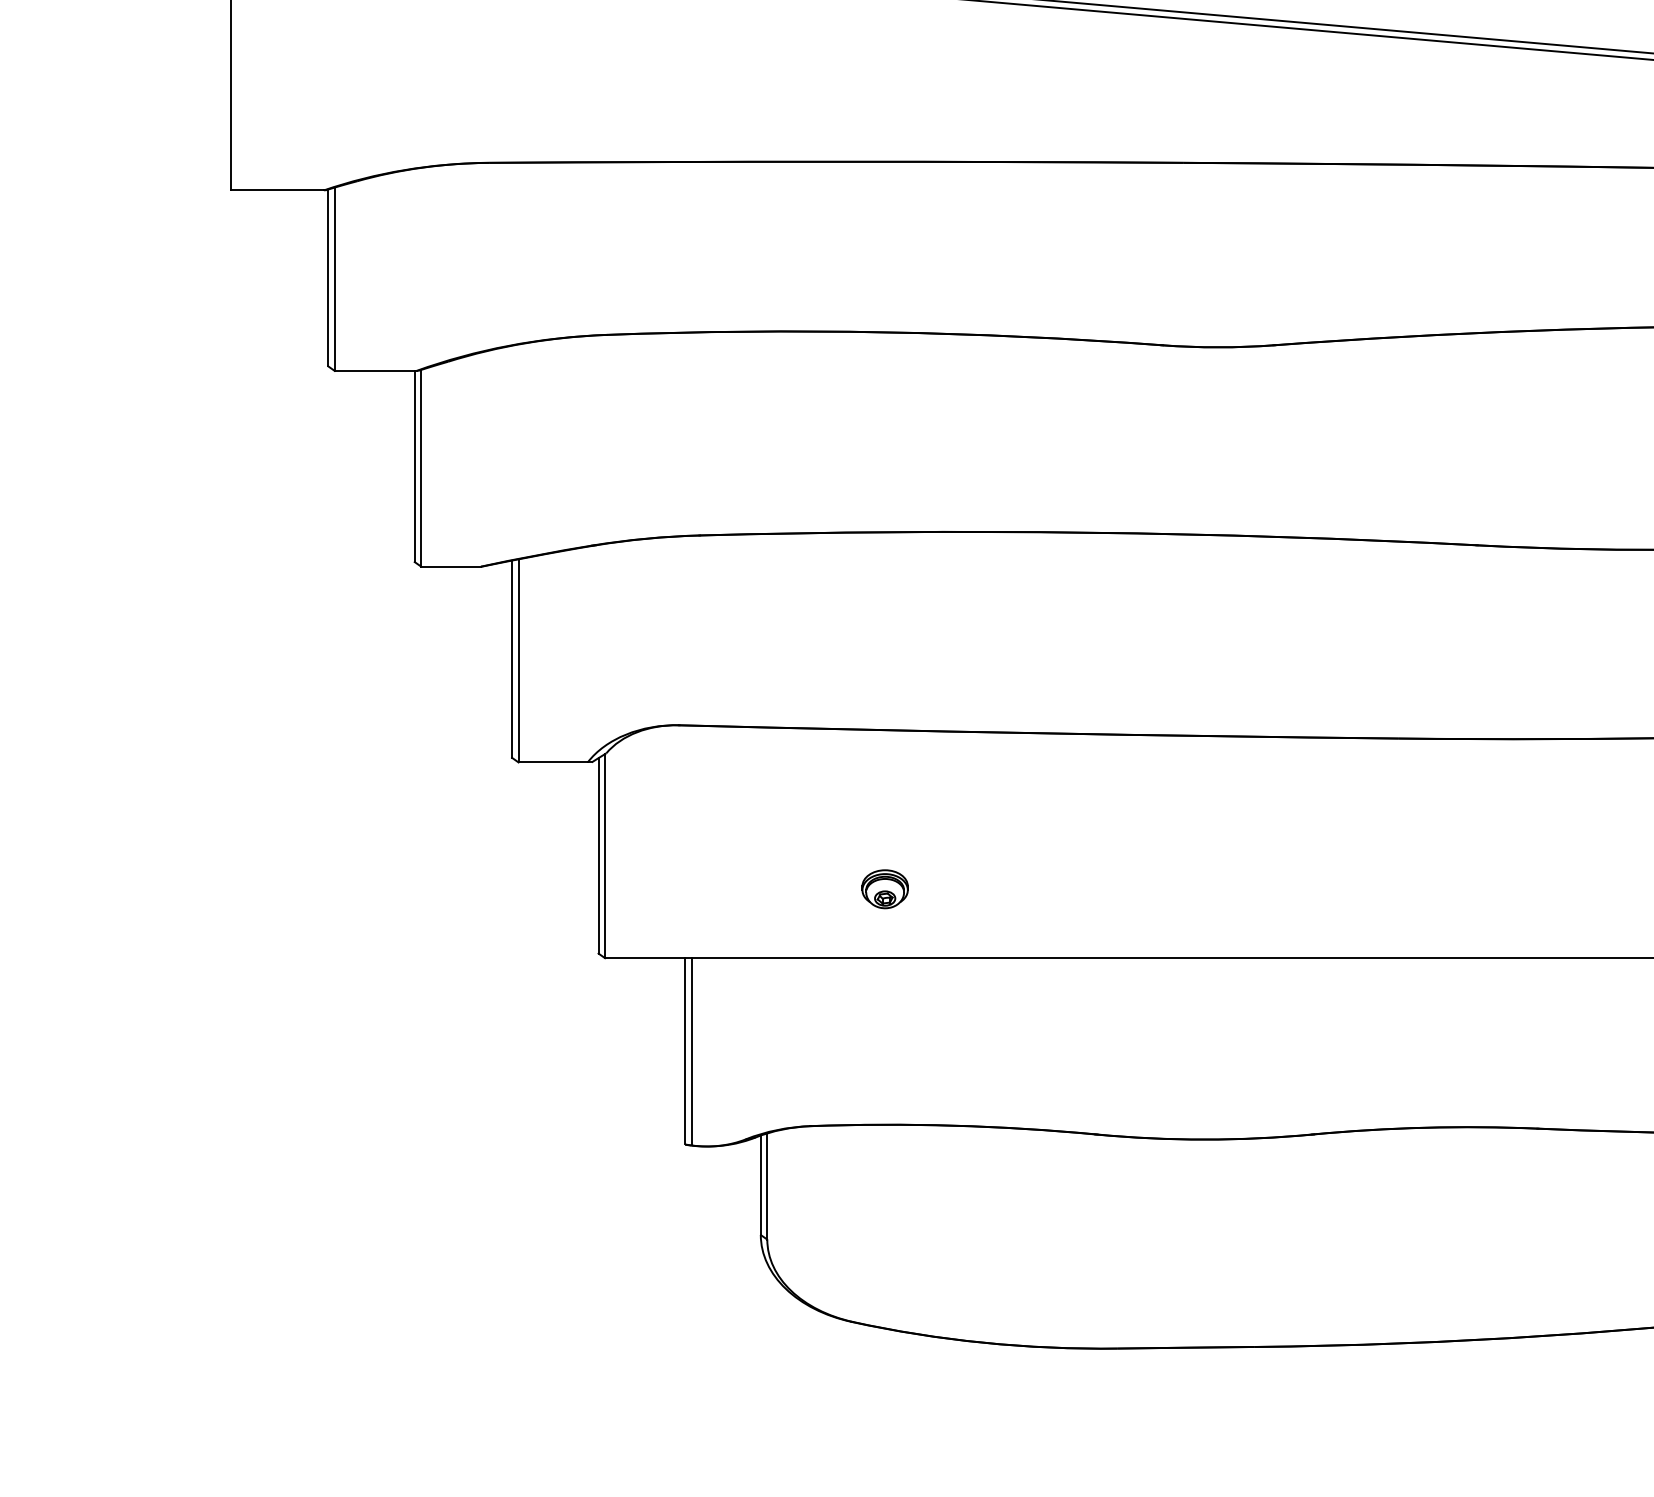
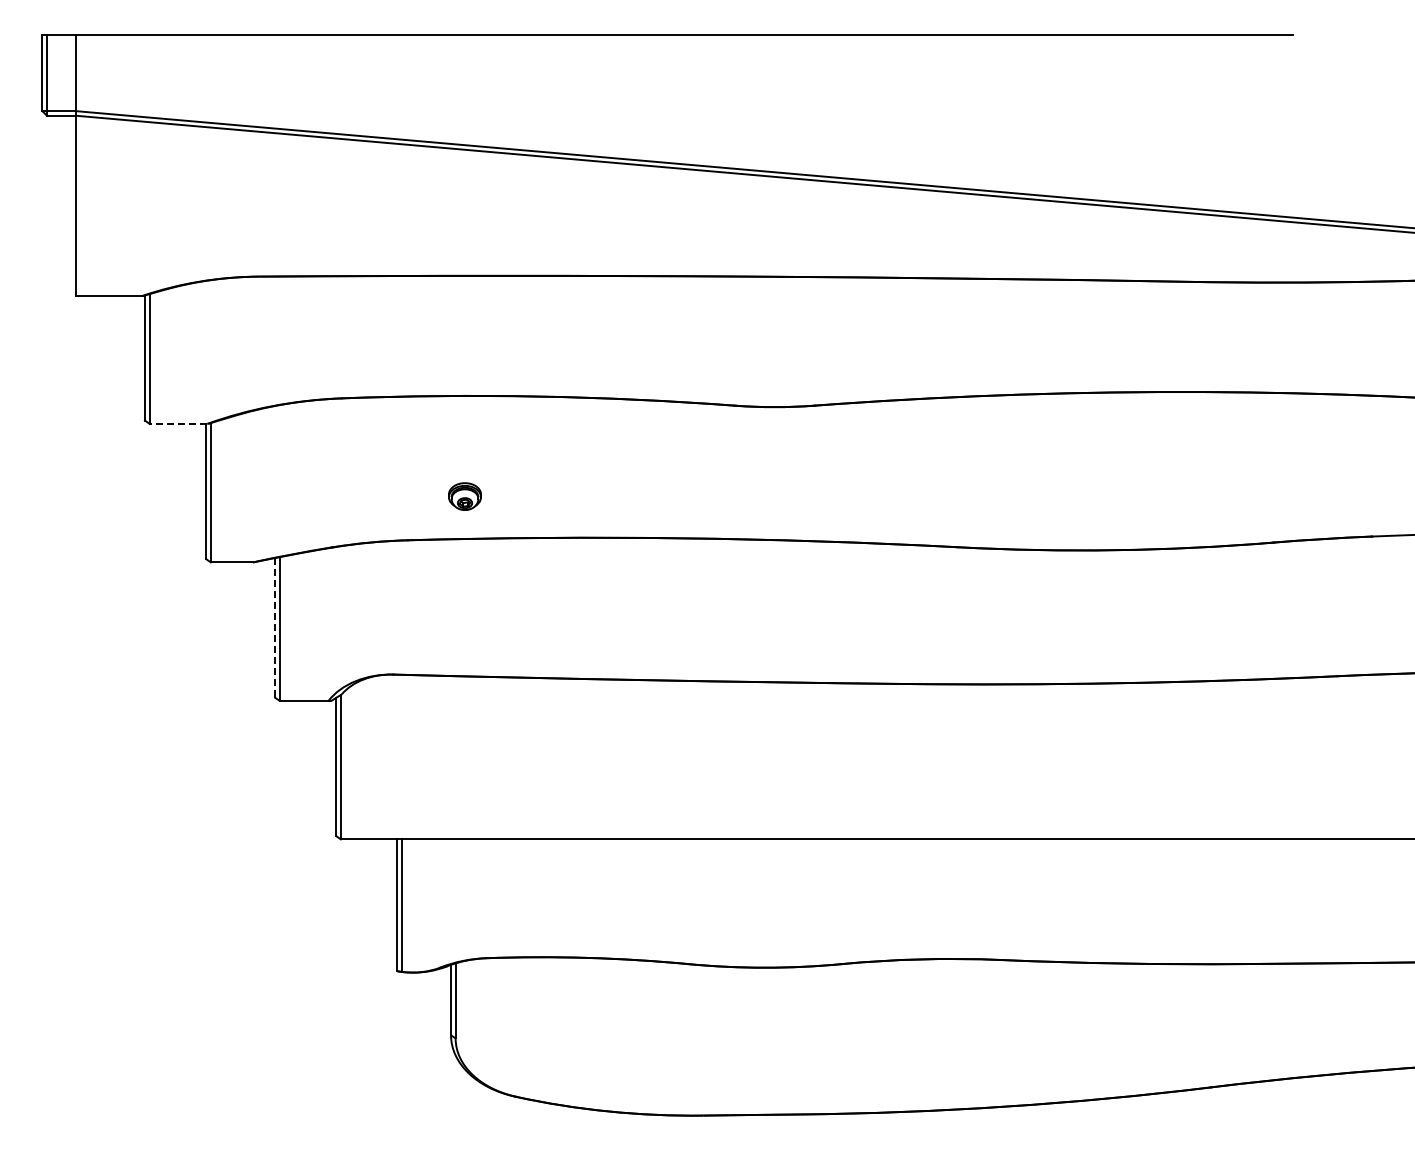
line: (375, 370) -> (178, 423), solid -> dashed
line: (512, 658) -> (275, 627), solid -> dashed
part: (884, 889) -> (464, 496), moved

